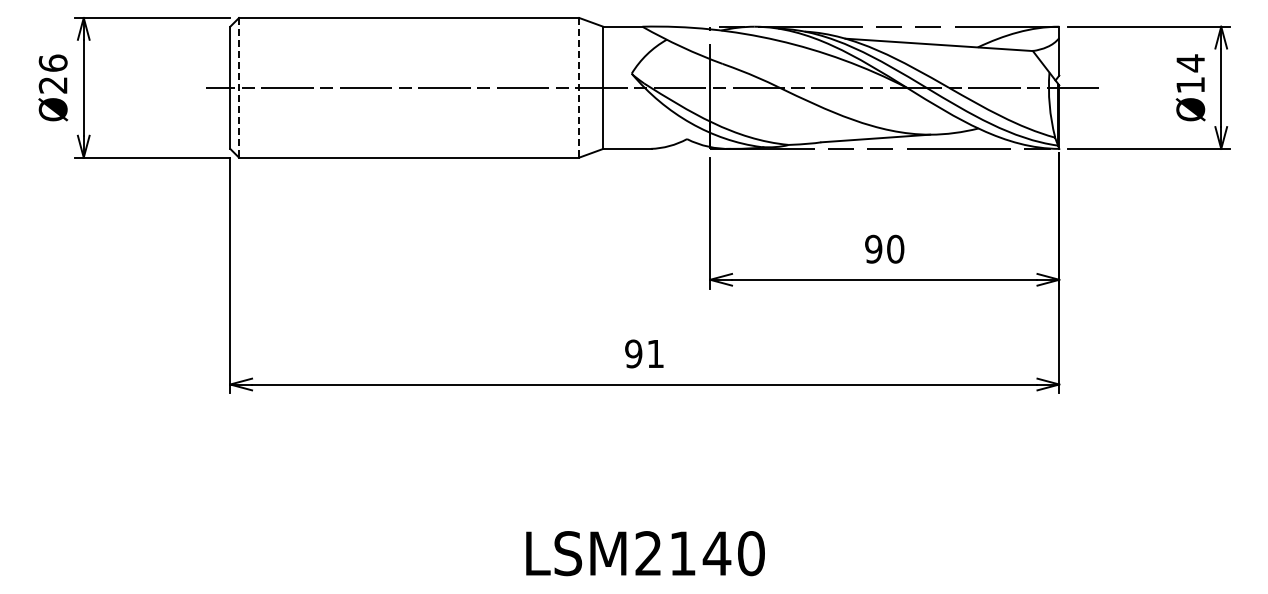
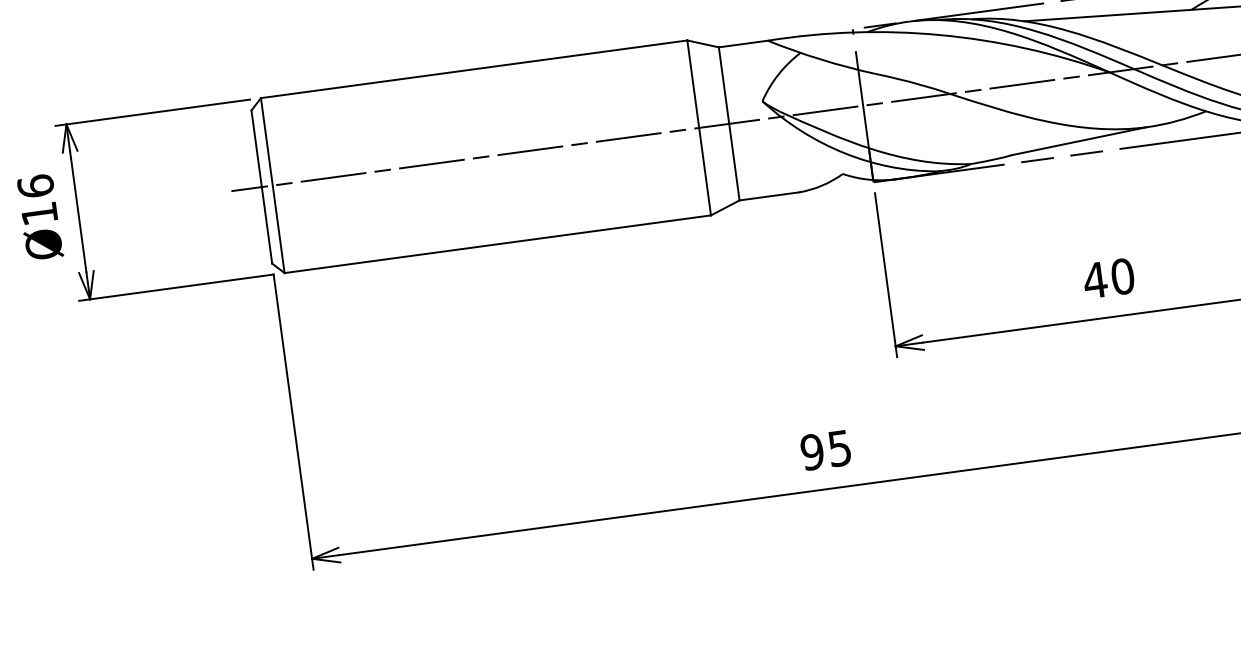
text: (52, 85) -> (38, 214), Ø26 -> Ø16
line: (239, 87) -> (273, 185), dashed -> solid
line: (579, 87) -> (699, 127), dashed -> solid
text: (873, 248) -> (1094, 279), 90 -> 40
text: (655, 354) -> (839, 449), 91 -> 95

